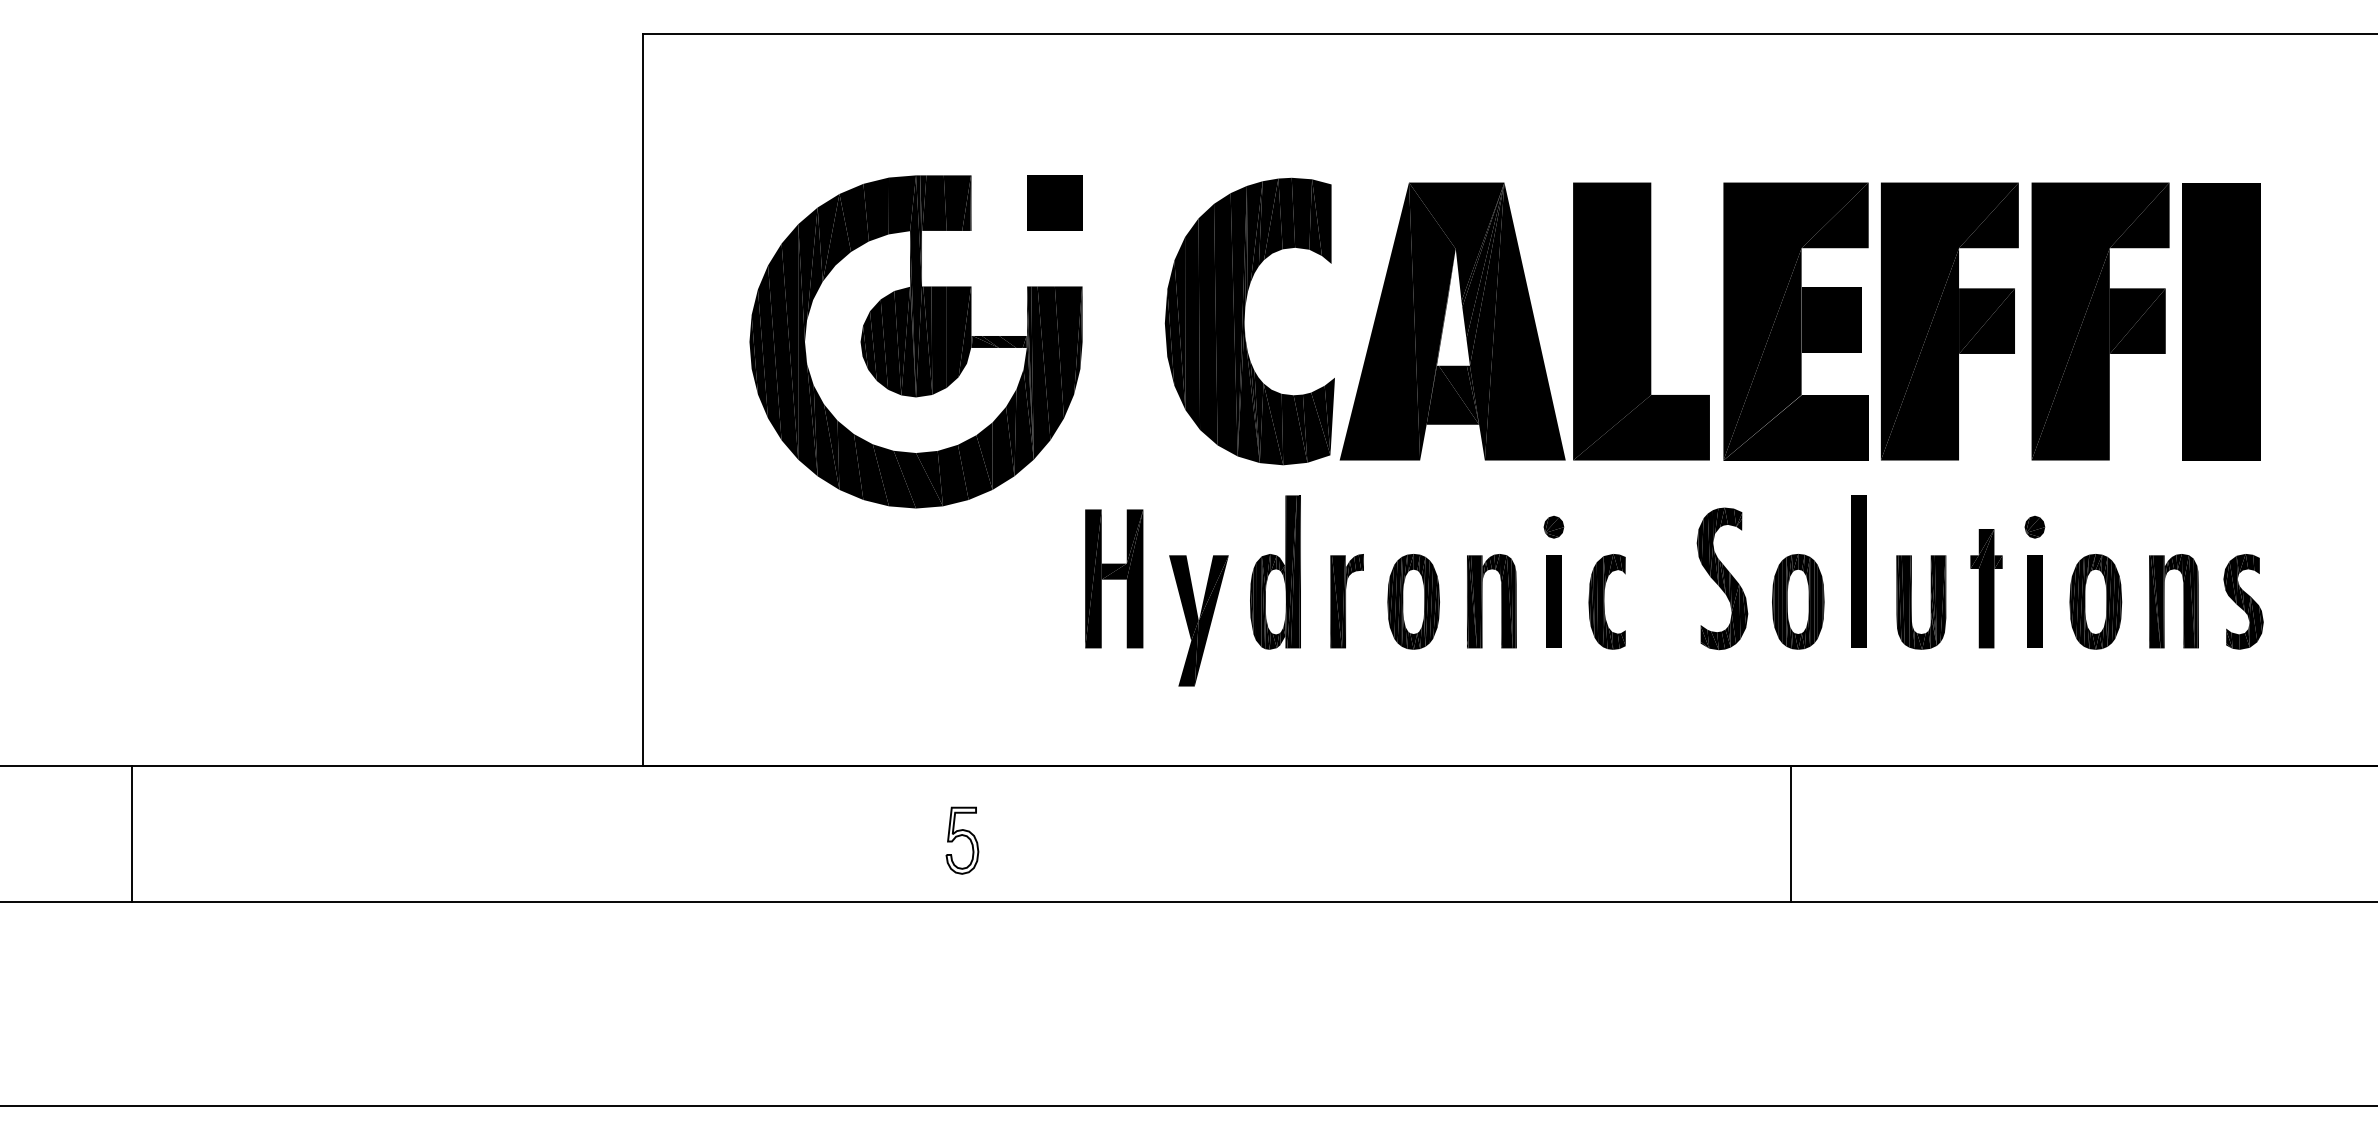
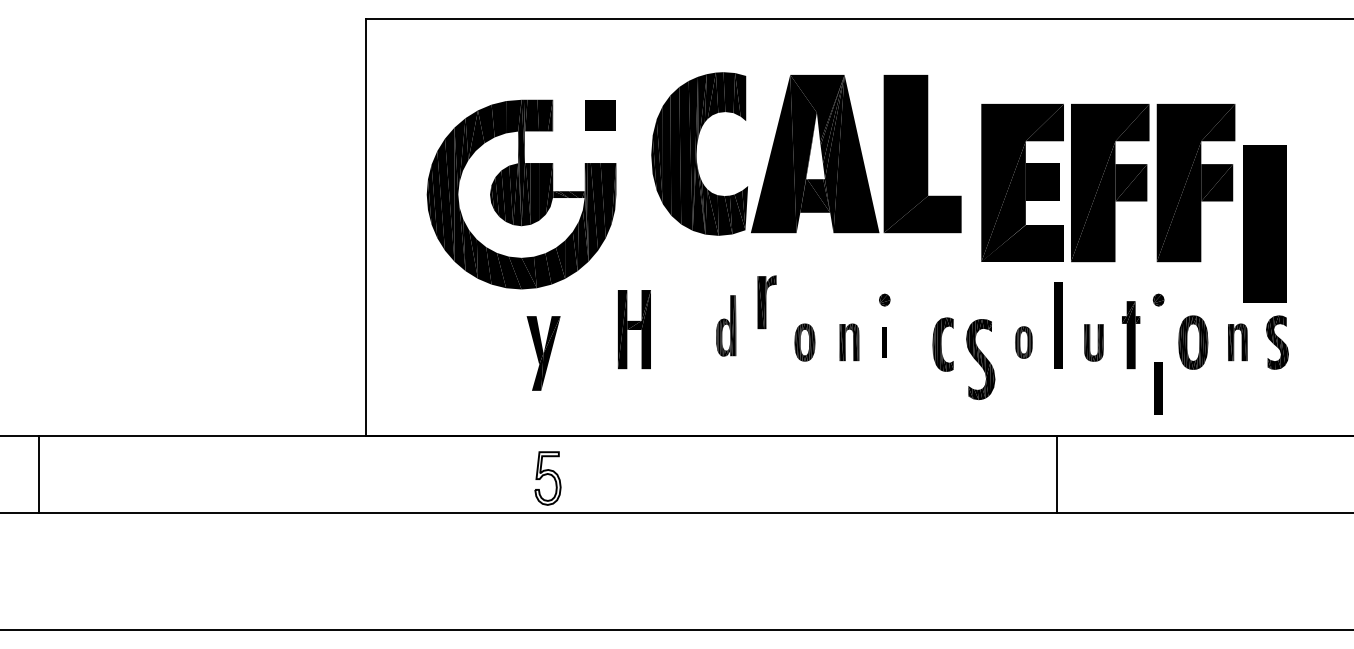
part: (1437, 320) -> (806, 153), moved
part: (2220, 320) -> (1264, 223), moved
part: (1274, 571) -> (725, 325), size x0.7
part: (1722, 578) -> (980, 359), moved
part: (1346, 601) -> (766, 302), moved
part: (1412, 601) -> (804, 342), size x0.7
part: (1491, 601) -> (849, 342), size x0.7
part: (1553, 601) -> (884, 342), size x0.6
part: (1606, 601) -> (942, 344), moved
part: (1797, 601) -> (1023, 342), size x0.6
part: (1920, 601) -> (1093, 342), size x0.7
part: (2034, 601) -> (1158, 388), moved
part: (2173, 601) -> (1237, 342), size x0.7
part: (1198, 620) -> (543, 353), moved
line: (132, 833) -> (39, 474), moved
line: (1790, 833) -> (1056, 474), moved
part: (961, 840) -> (547, 478), size x1.4

